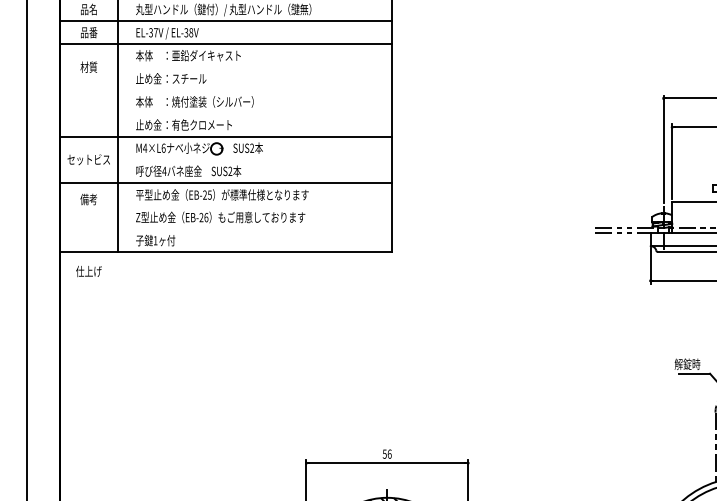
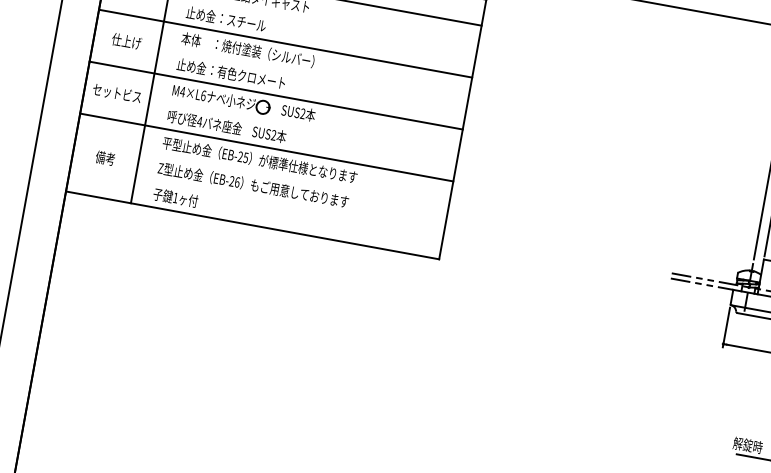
line: (226, 90) -> (285, 43), added
text: (88, 199) -> (104, 158), moved
text: (88, 271) -> (126, 41), moved

